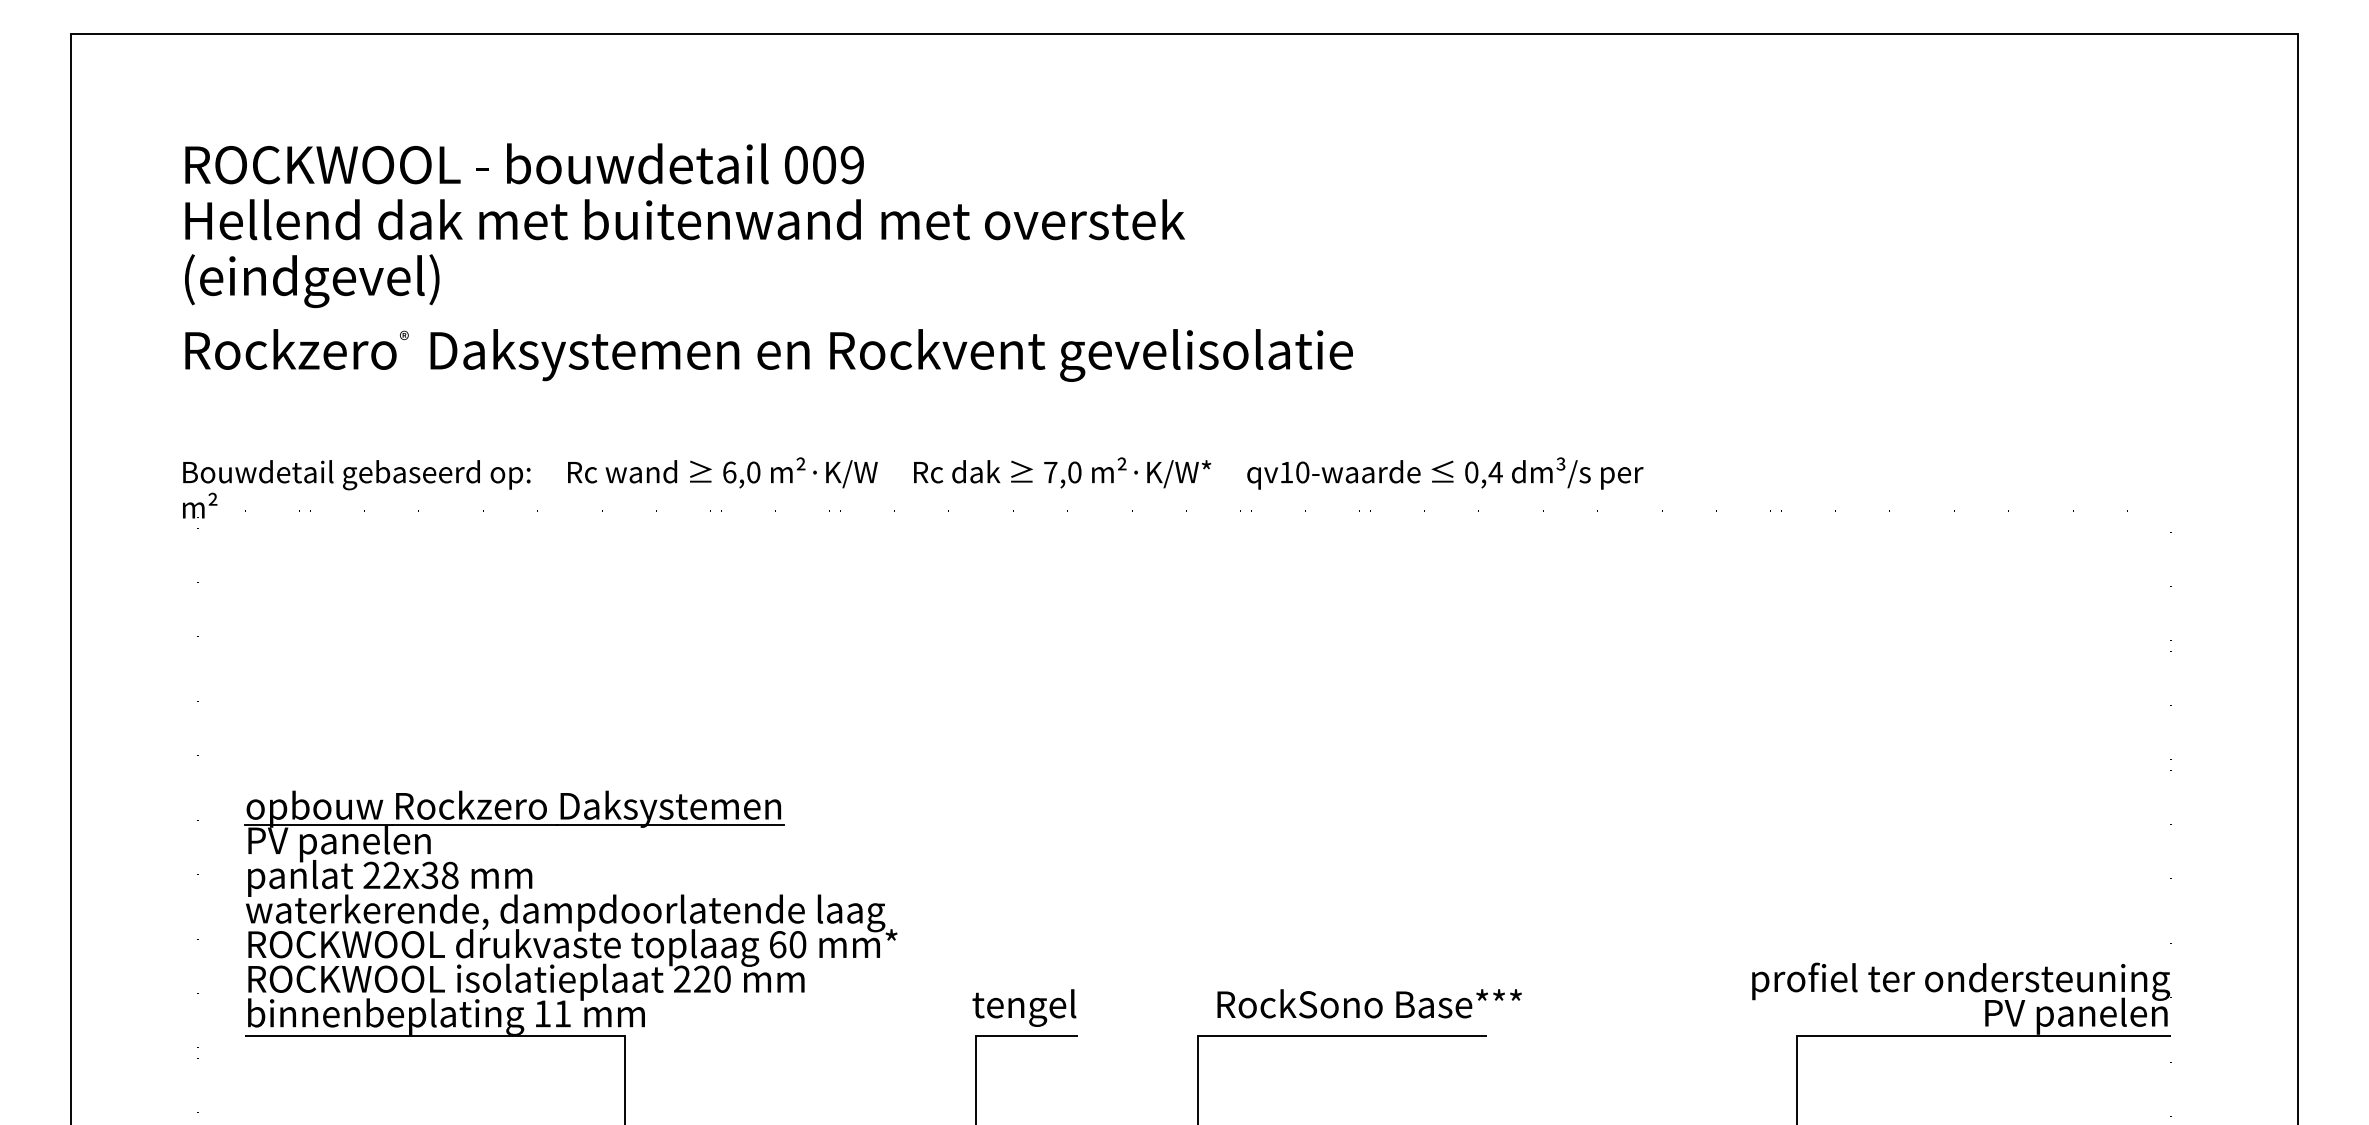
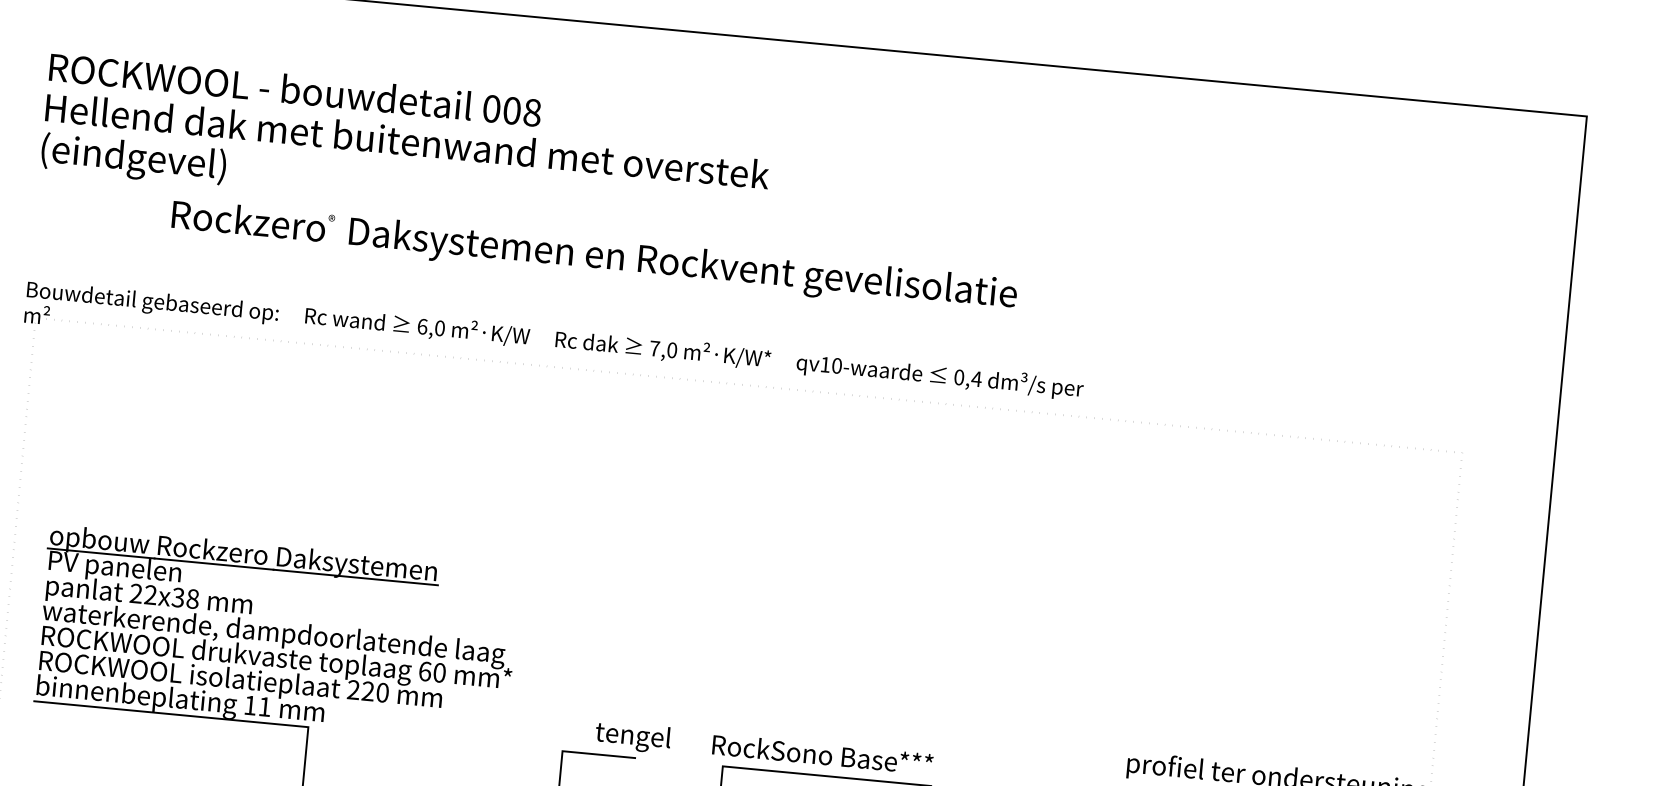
text: (852, 164) -> (532, 112), 009 -> 008
text: (768, 355) -> (593, 257), moved
text: (1369, 1003) -> (822, 754), moved
text: (1024, 1007) -> (633, 737), moved

